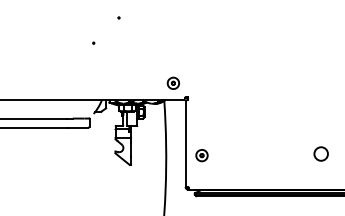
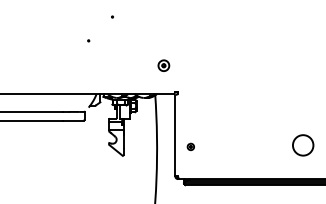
part: (173, 83) -> (163, 65), moved
circle: (321, 154) -> (303, 145), size x1.6
part: (201, 155) -> (190, 146), size x0.6

